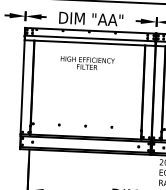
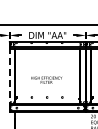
text: (87, 62) -> (46, 79), moved
line: (22, 85) -> (9, 75), solid -> dashed

